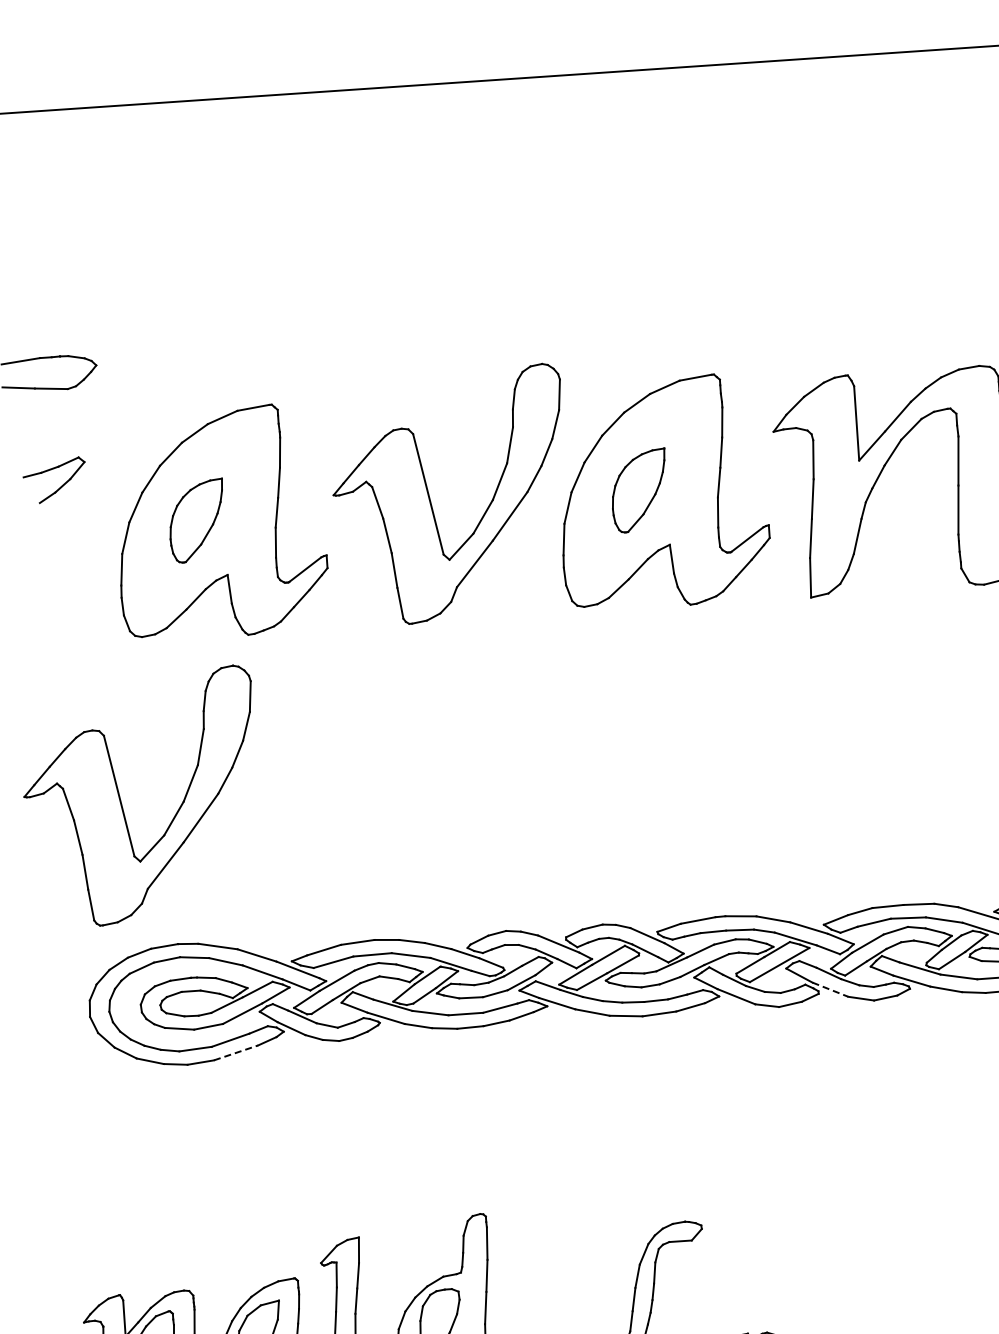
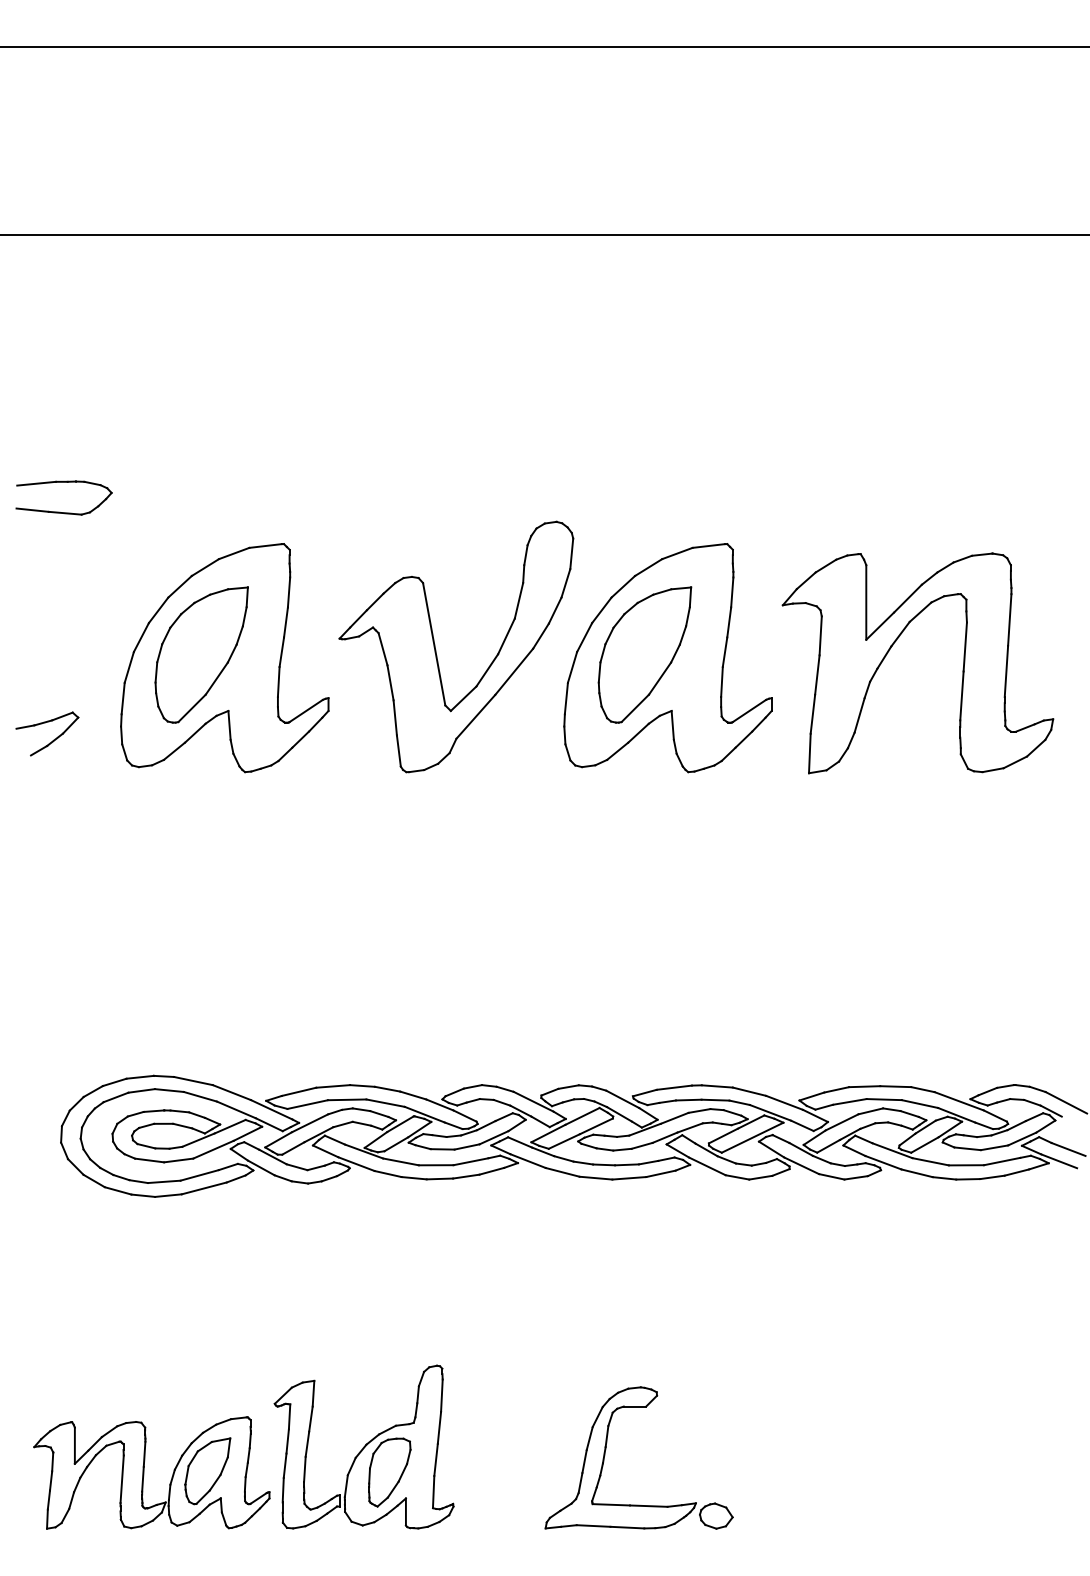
part: (61, 485) -> (53, 739), moved
part: (638, 490) -> (644, 654), size x1.67
part: (196, 520) -> (201, 654), size x1.67
part: (121, 801) -> (107, 929), removed
line: (831, 989) -> (802, 1165), dashed -> solid
line: (236, 1053) -> (204, 1188), dashed -> solid

